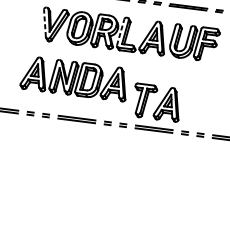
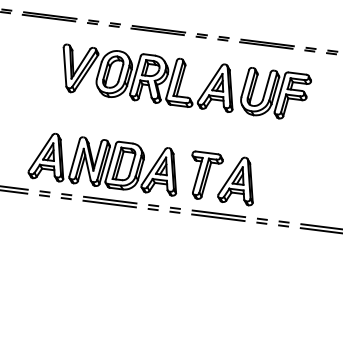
line: (45, 23) -> (65, 66), dashed -> solid
line: (120, 32) -> (171, 79), dashed -> solid
part: (73, 79) -> (102, 164), moved

